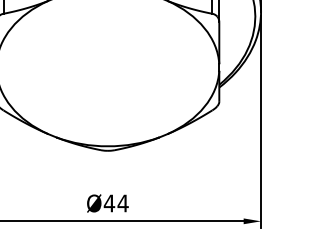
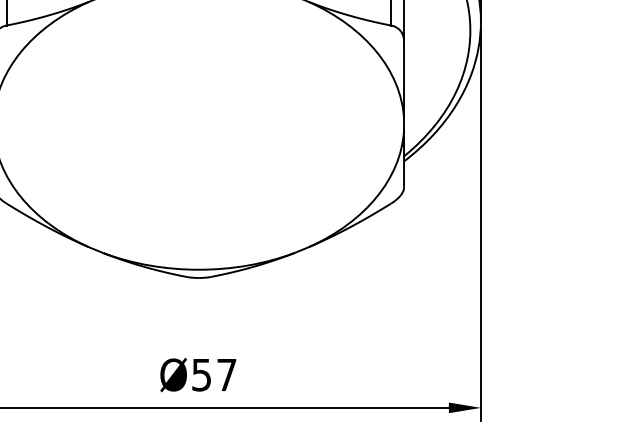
text: (115, 203) -> (212, 375), Ø44 -> Ø57

